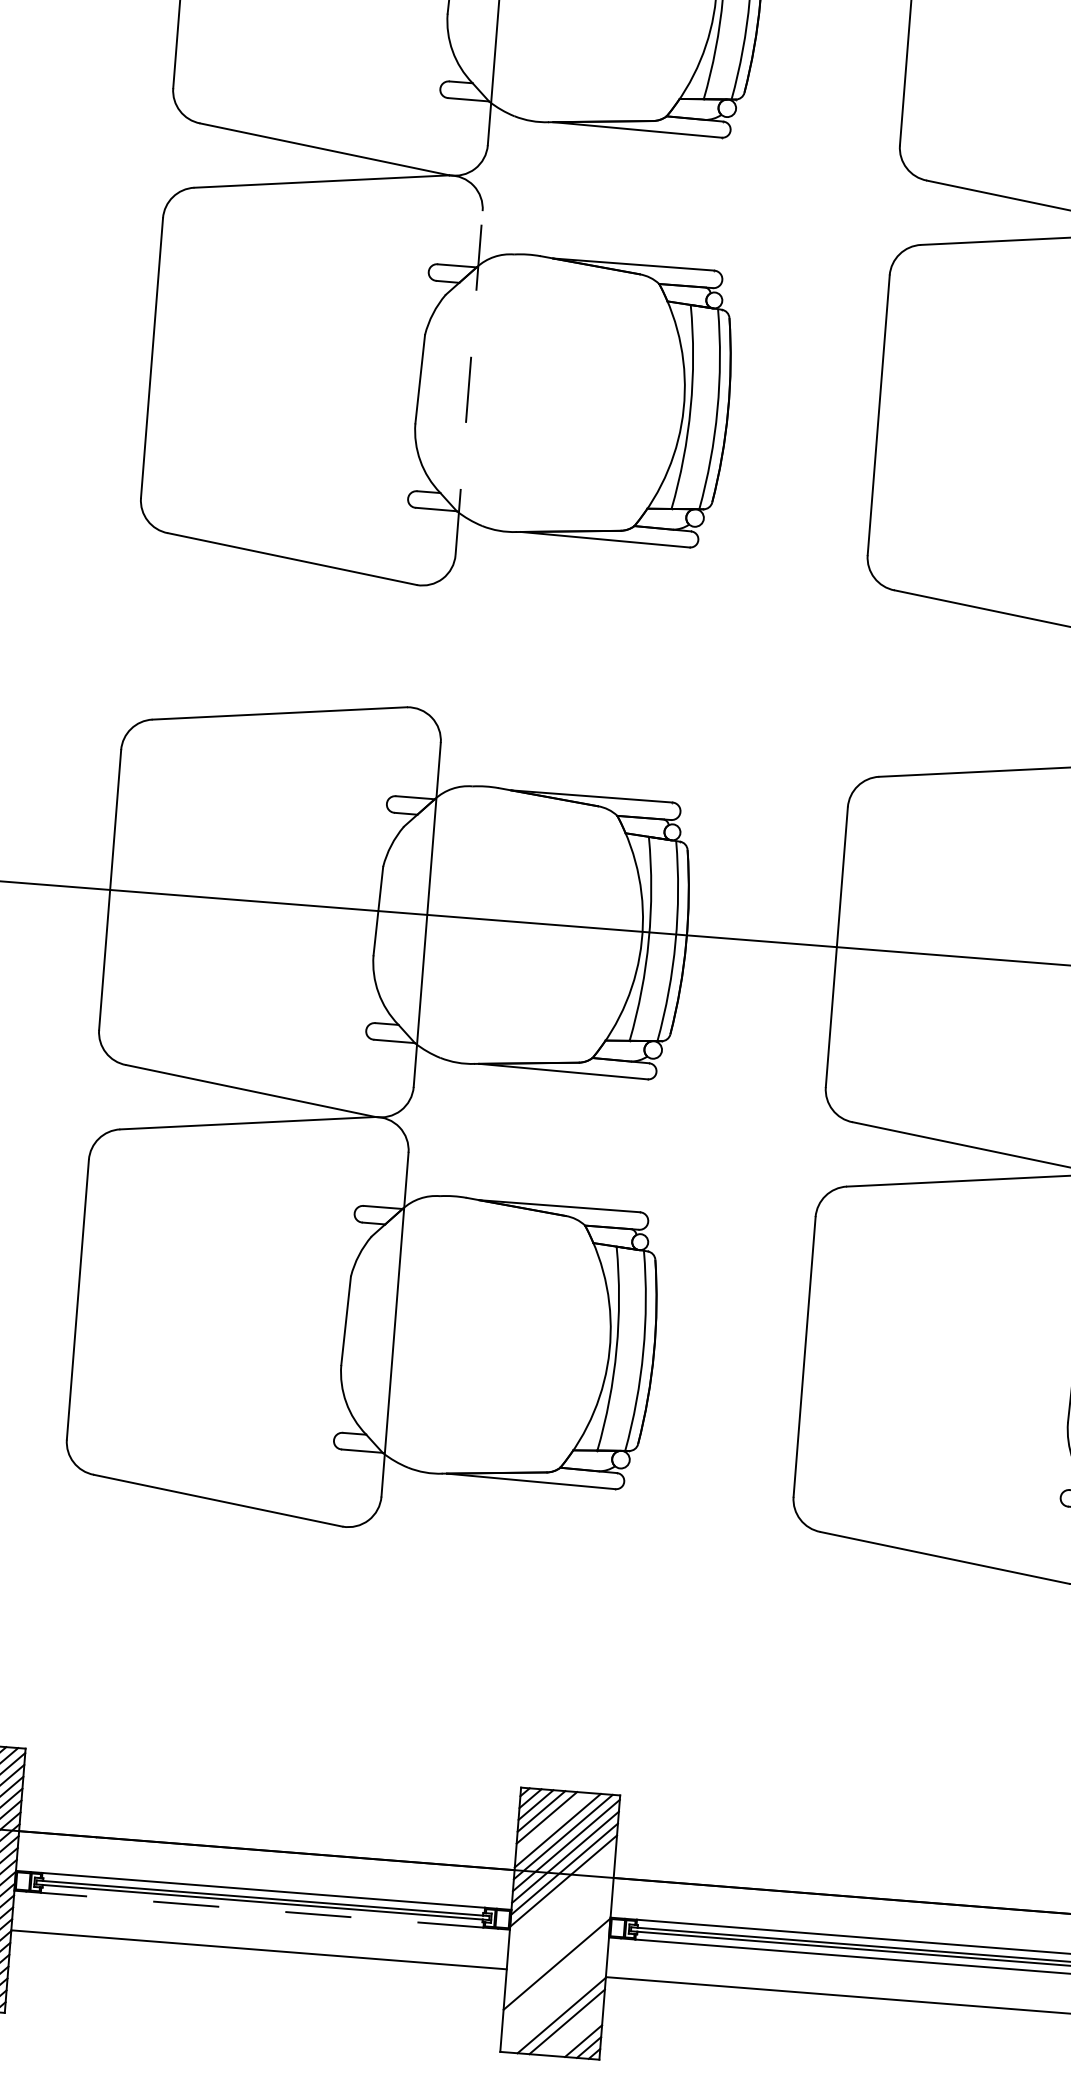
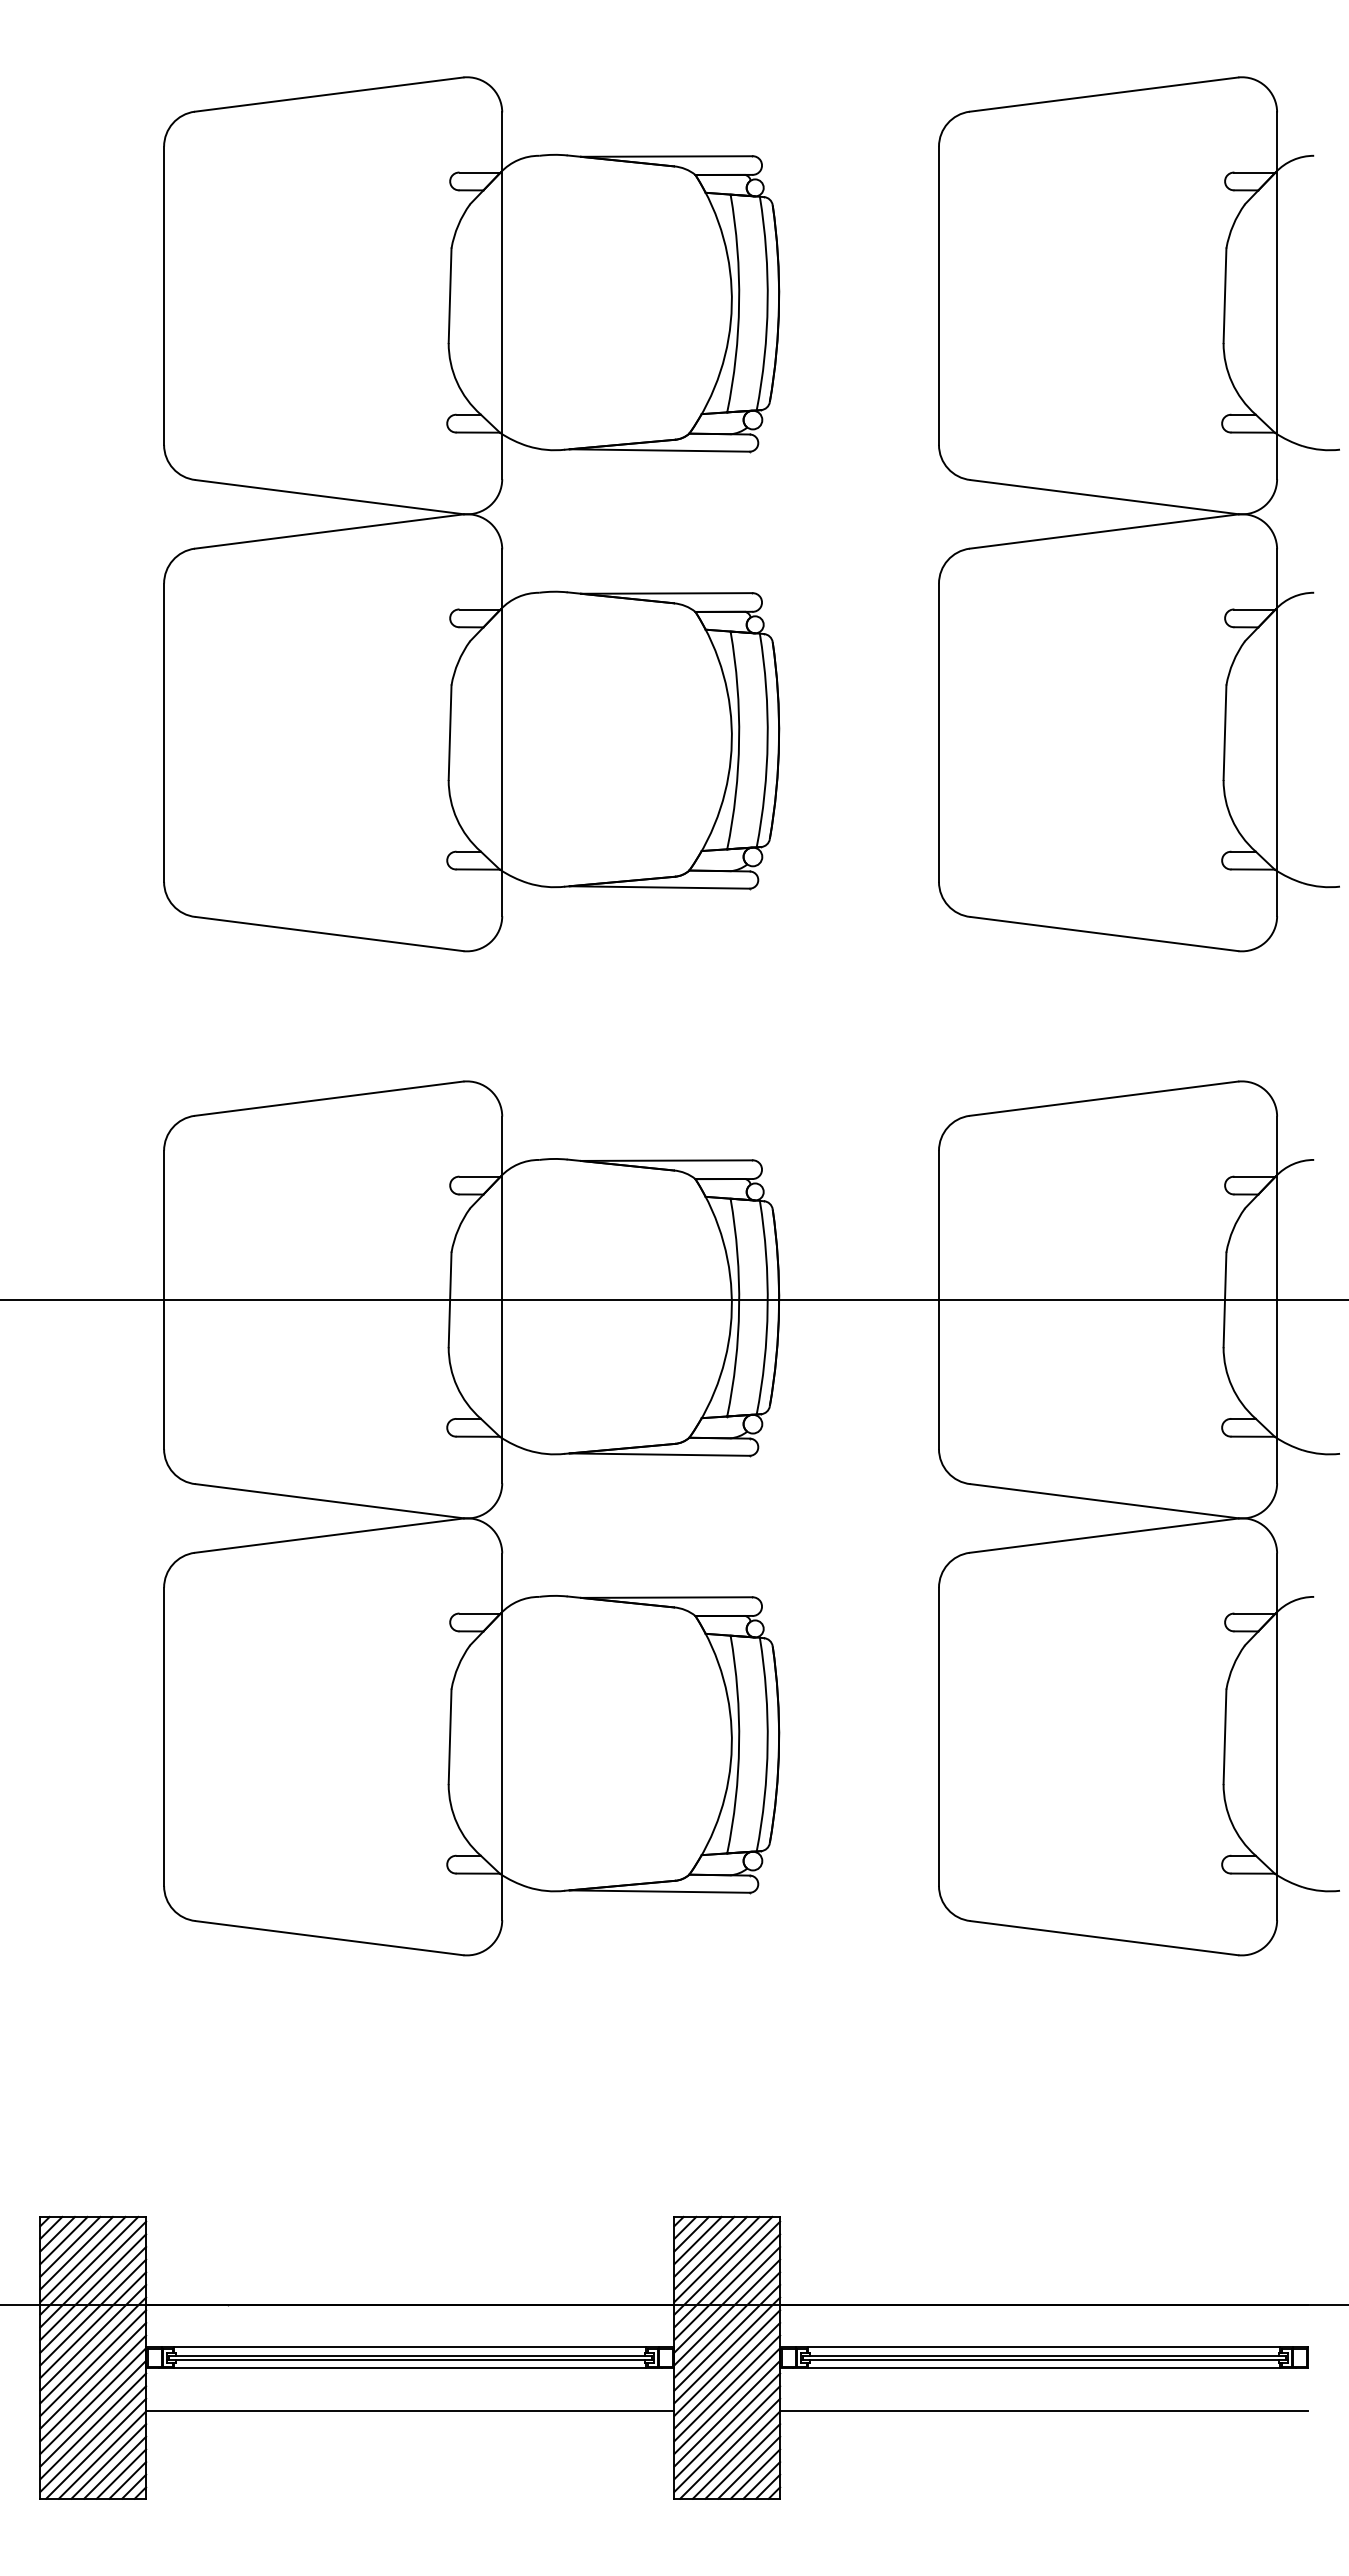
line: (469, 382) -> (502, 732), dashed -> solid
line: (552, 1823) -> (710, 2252), added
line: (562, 1892) -> (727, 2324), added
line: (561, 1904) -> (727, 2337), added
line: (262, 1910) -> (410, 2368), dashed -> solid
line: (560, 1916) -> (727, 2350), added
line: (560, 1928) -> (727, 2362), added
line: (559, 1940) -> (727, 2375), added
line: (558, 1952) -> (727, 2388), added
line: (556, 1975) -> (727, 2413), added
line: (555, 1988) -> (727, 2426), added
line: (554, 1999) -> (727, 2438), added
line: (556, 2008) -> (730, 2448), added
line: (572, 2028) -> (749, 2467), added
line: (578, 2034) -> (755, 2473), added

